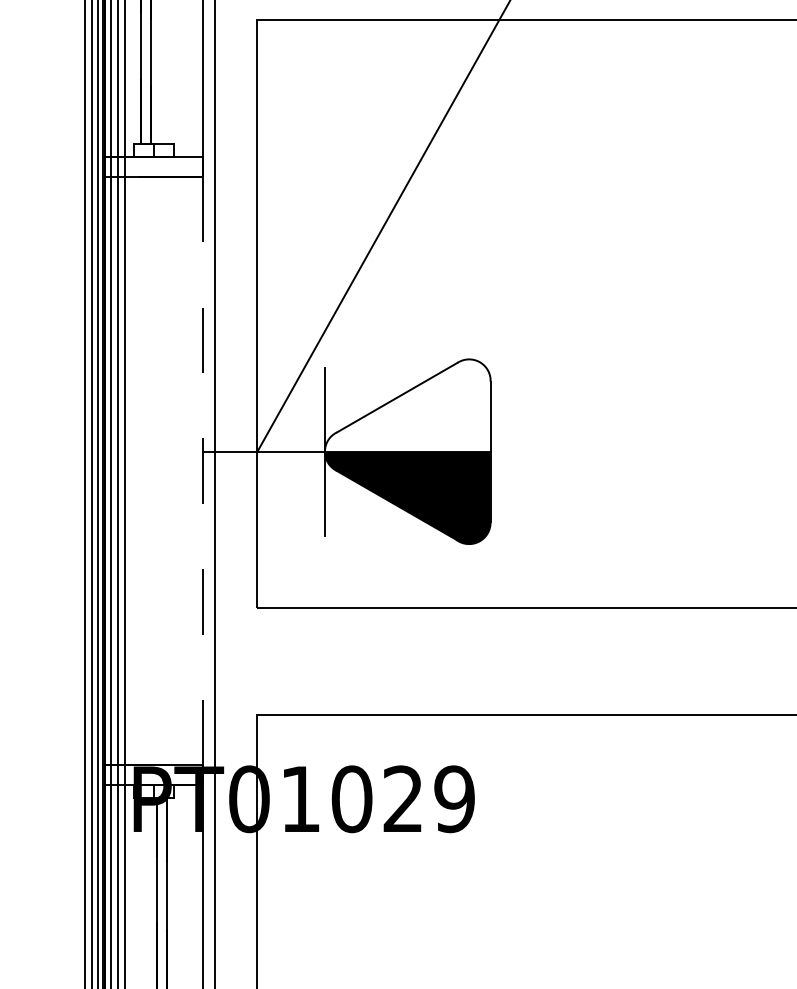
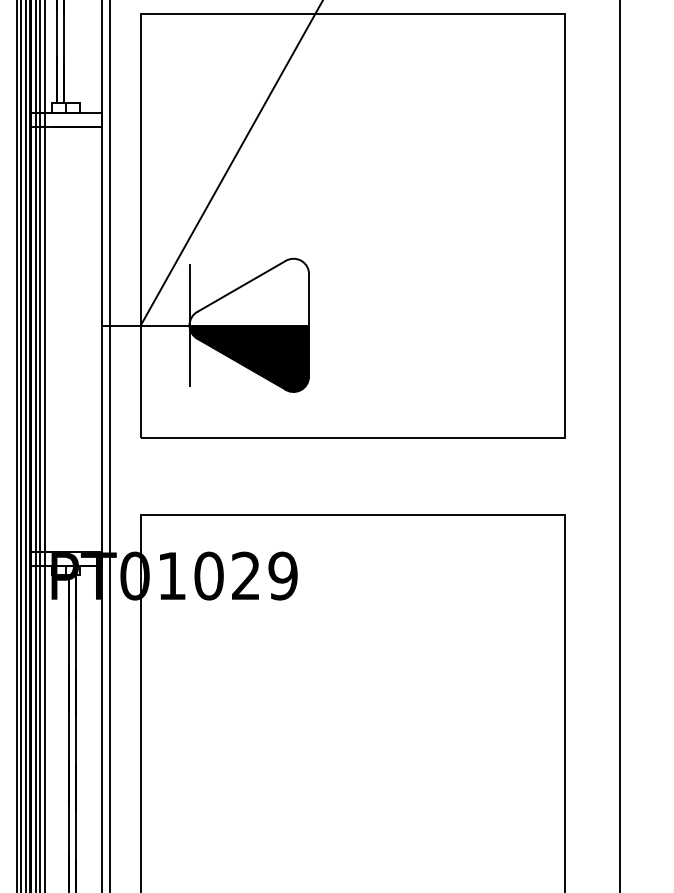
line: (202, 469) -> (101, 338), dashed -> solid

